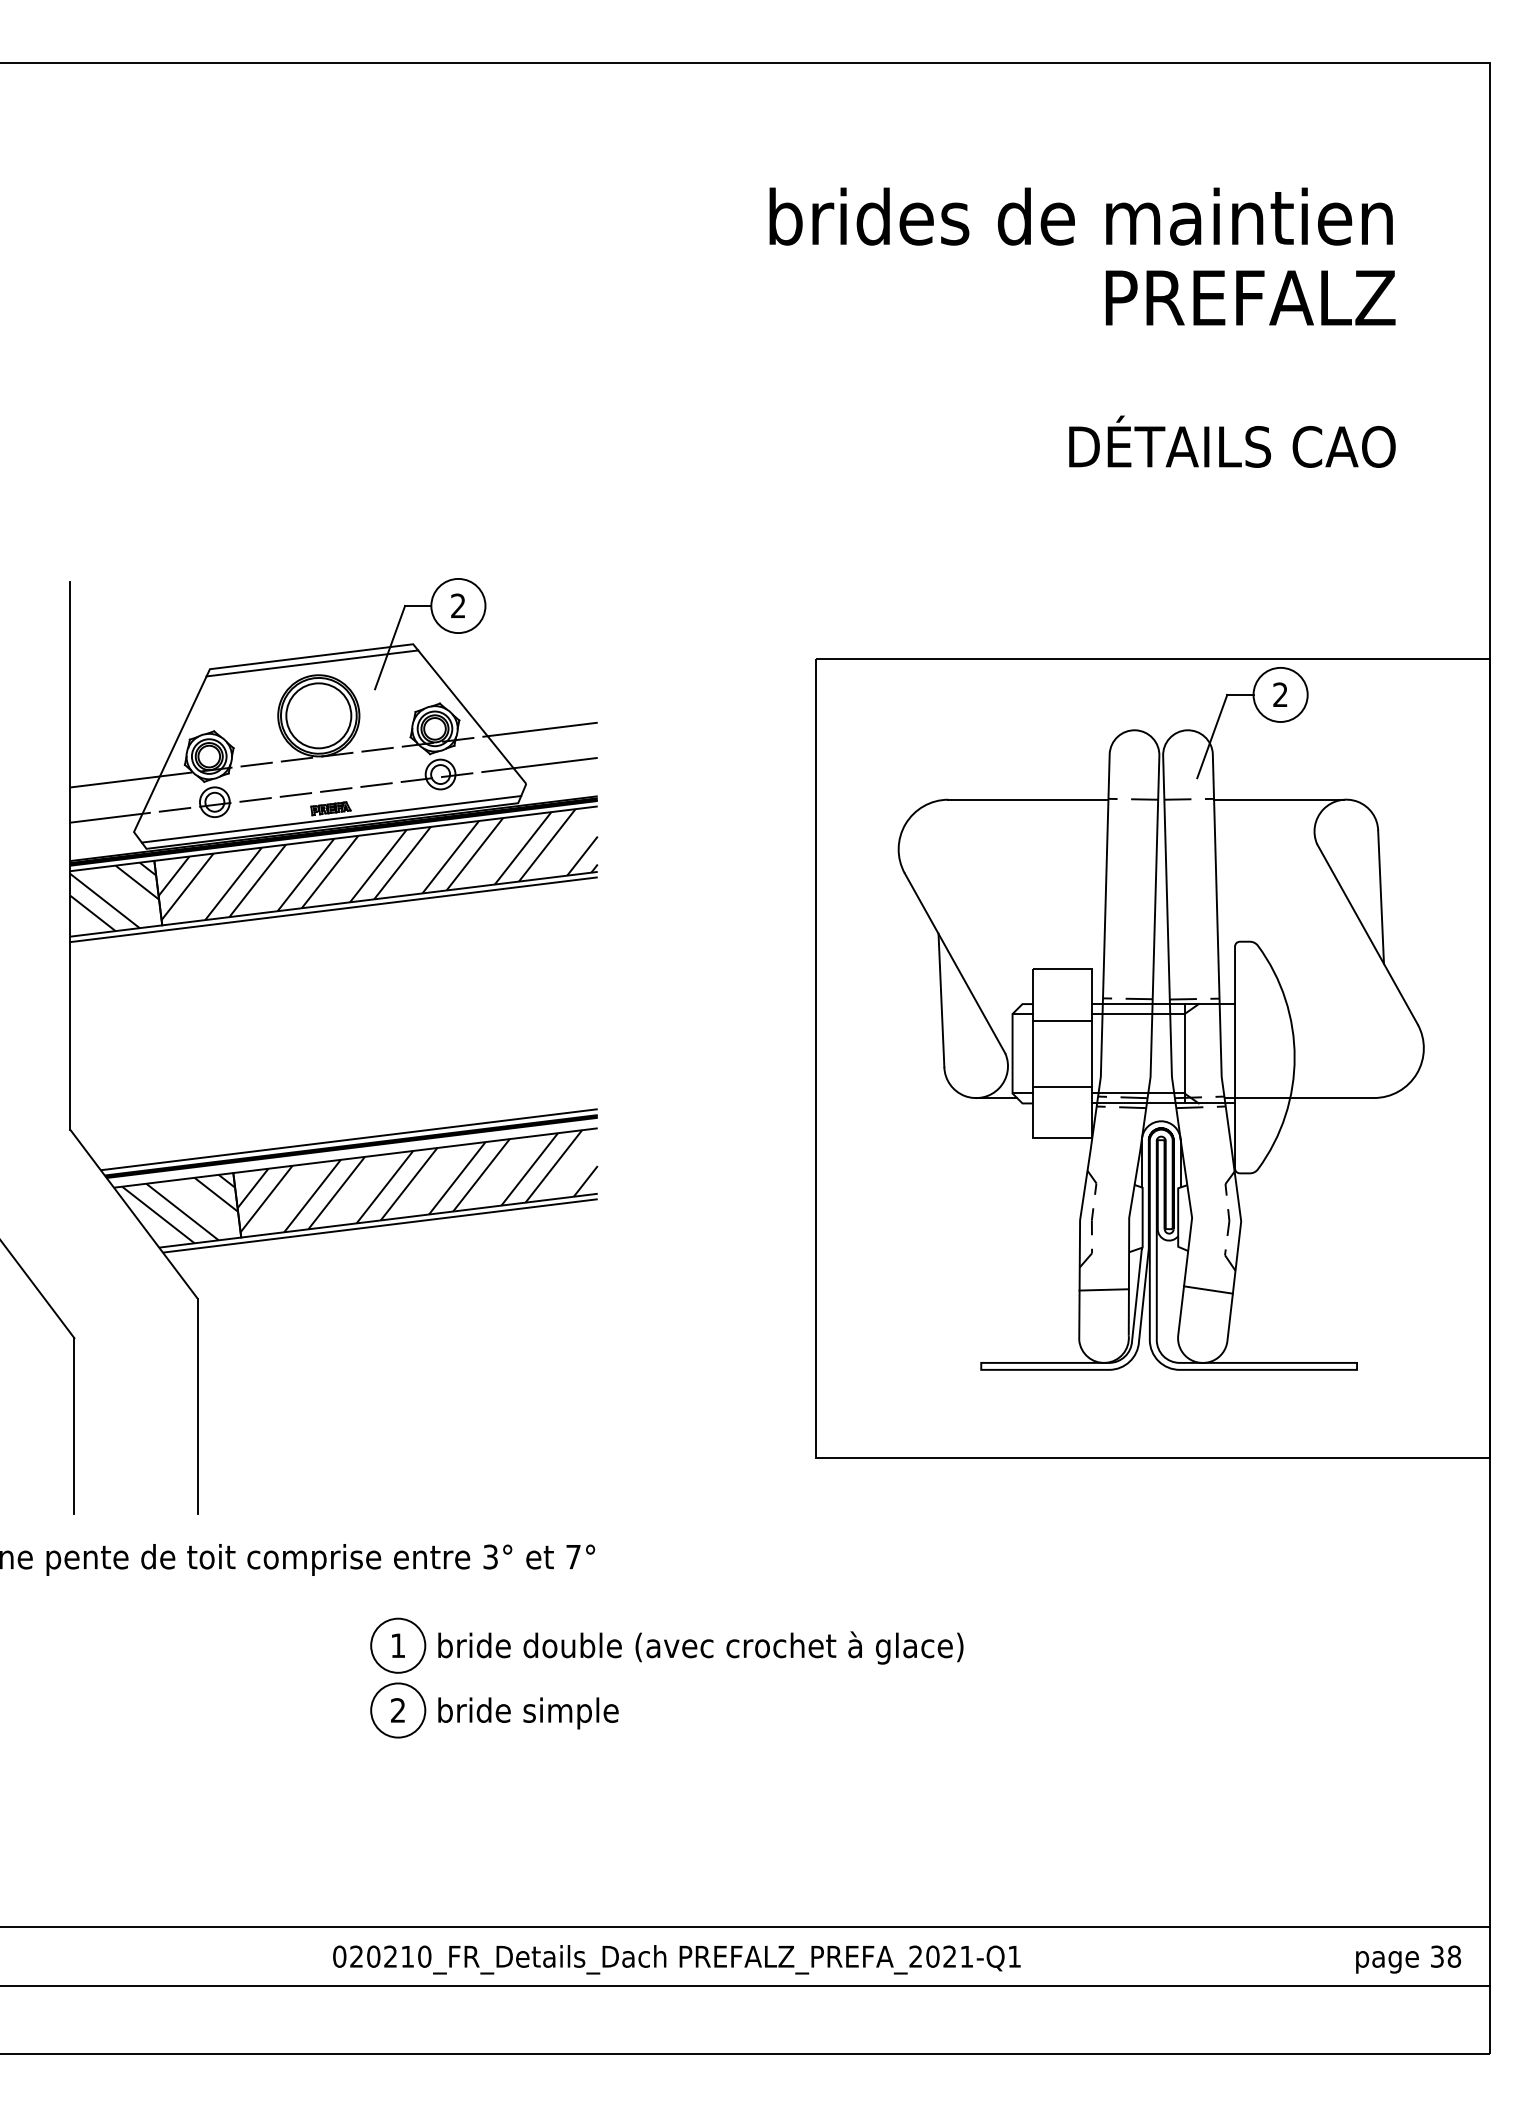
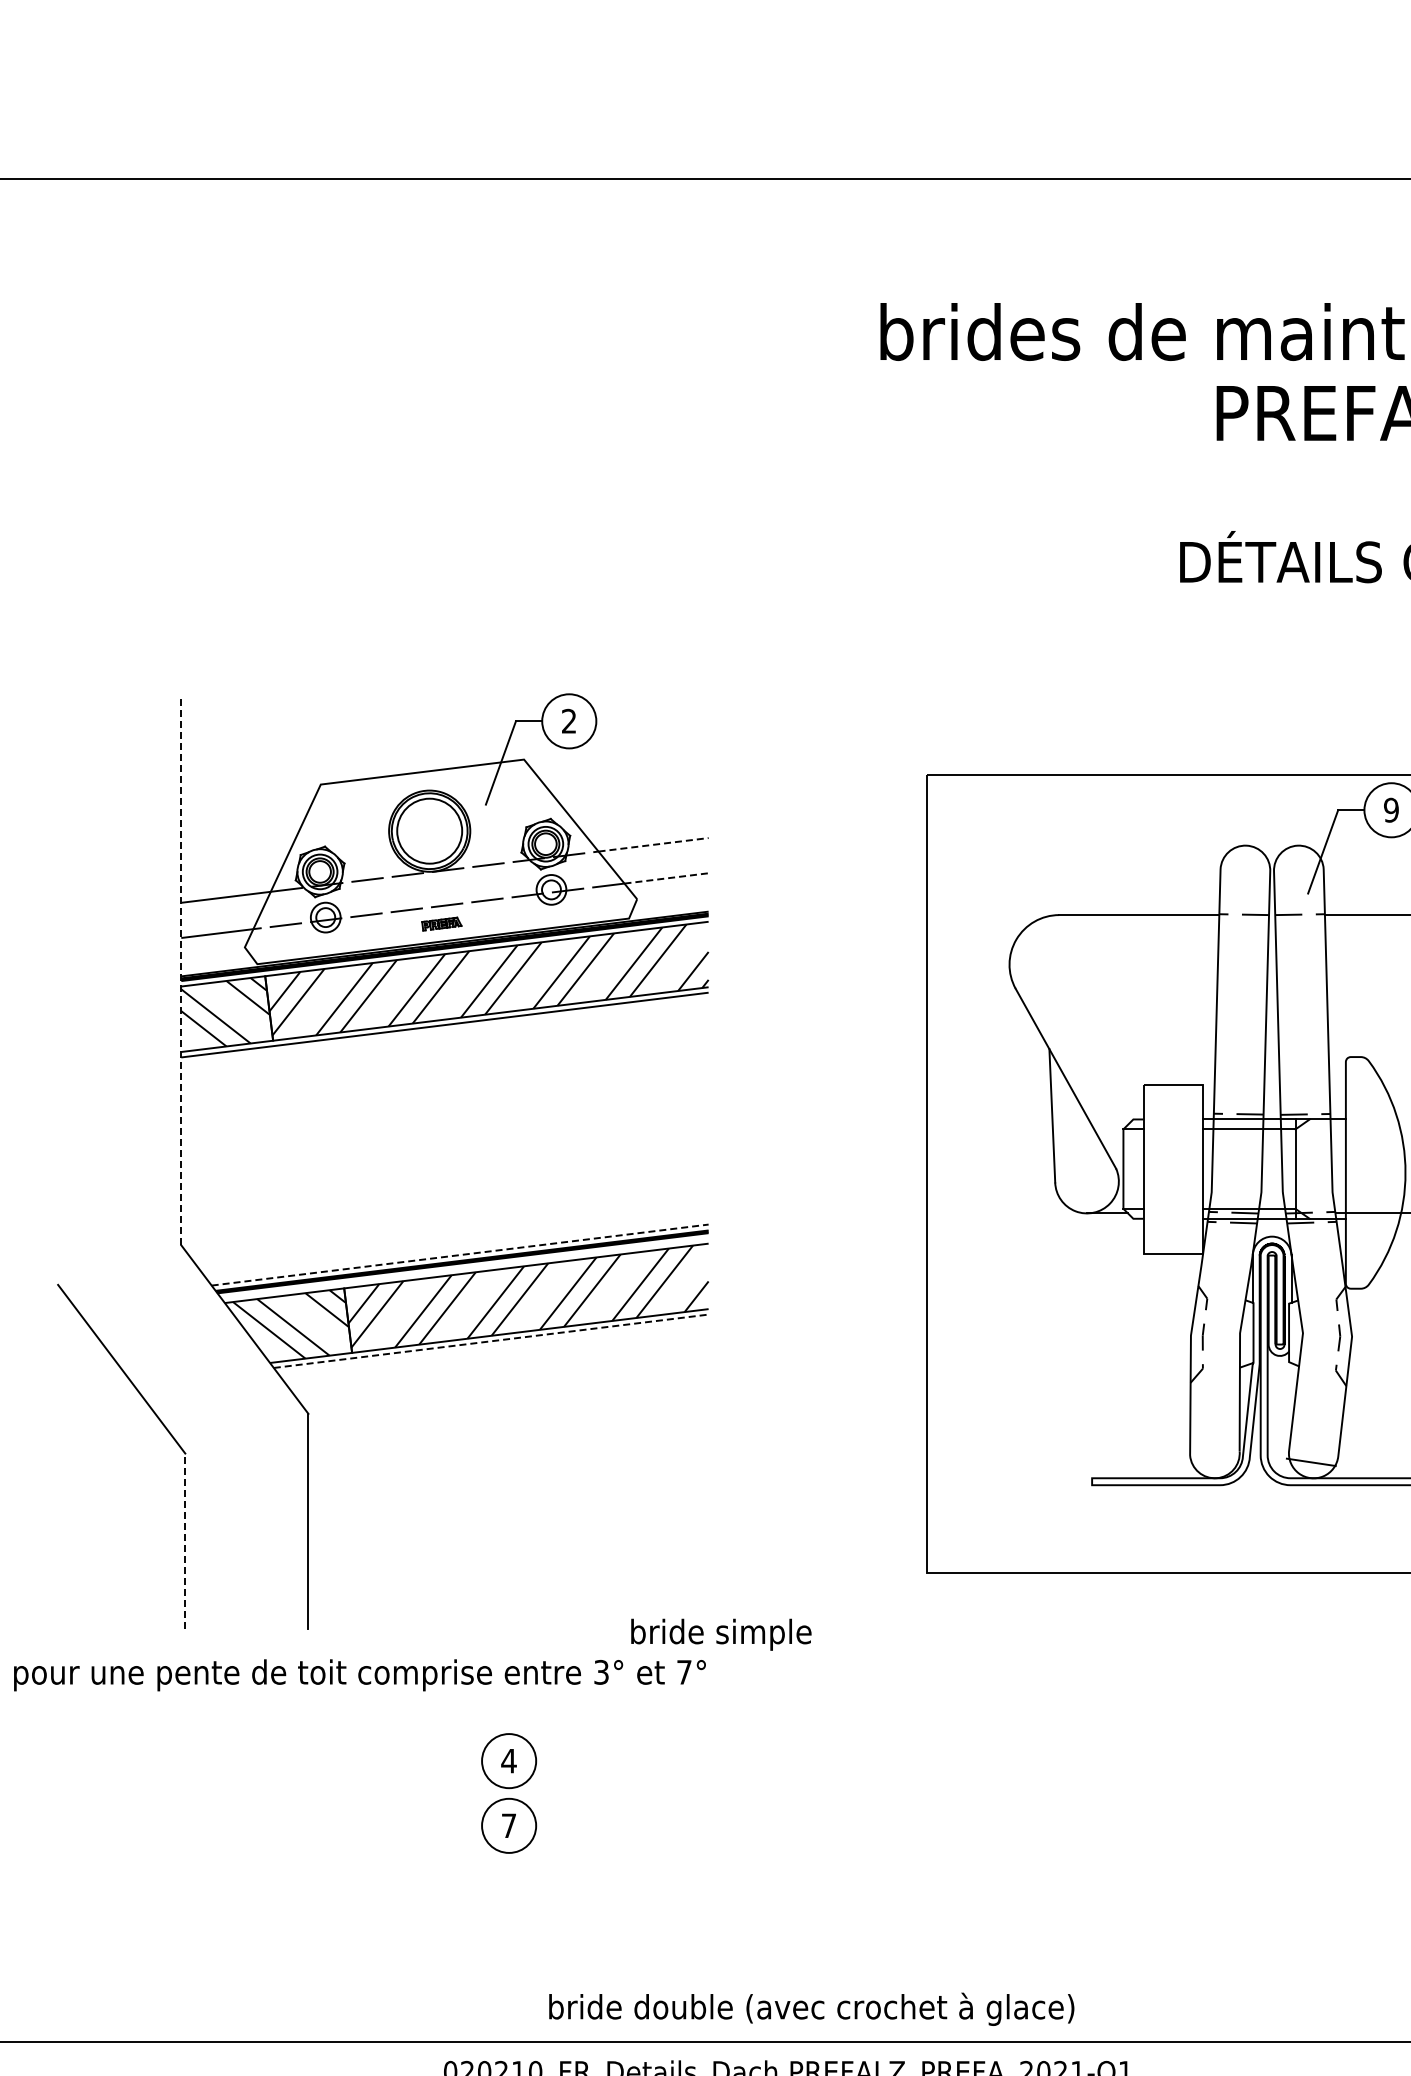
line: (312, 663) -> (423, 778), removed
text: (1280, 694) -> (1391, 809), 2 -> 9
line: (543, 729) -> (654, 844), solid -> dashed
line: (556, 763) -> (667, 878), solid -> dashed
line: (331, 819) -> (442, 934), removed
line: (70, 855) -> (181, 970), solid -> dashed
line: (1062, 1020) -> (1173, 1135), removed
line: (1062, 1086) -> (1173, 1201), removed
line: (349, 1139) -> (460, 1254), solid -> dashed
line: (380, 1225) -> (491, 1340), solid -> dashed
line: (1103, 1289) -> (1214, 1404), removed
line: (1208, 1289) -> (1311, 1461), moved
line: (74, 1425) -> (185, 1540), solid -> dashed
text: (397, 1645) -> (508, 1760), 1 -> 4
text: (700, 1647) -> (811, 2008), moved
text: (398, 1710) -> (509, 1825), 2 -> 7
text: (528, 1713) -> (721, 1634), moved

